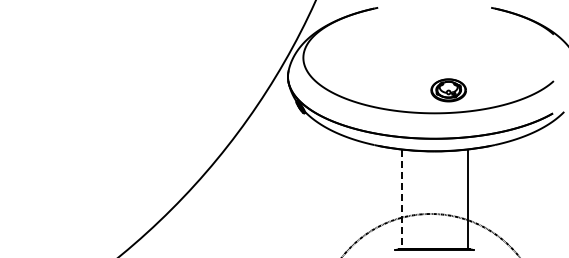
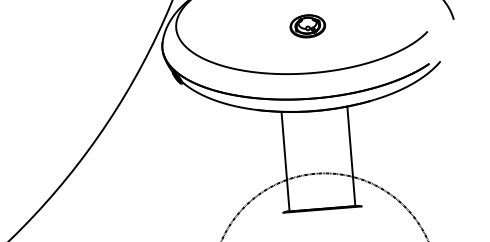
part: (448, 90) -> (307, 26), moved
line: (401, 199) -> (285, 161), dashed -> solid

